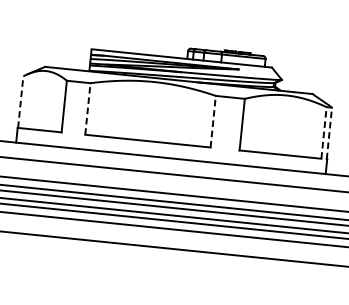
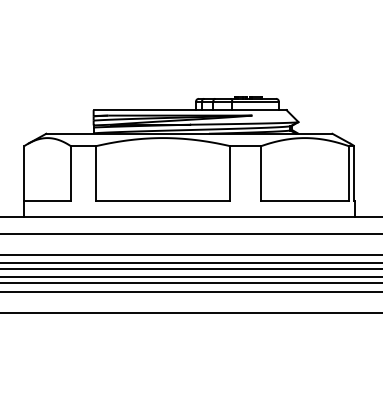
line: (20, 101) -> (24, 173), dashed -> solid
line: (88, 108) -> (96, 173), dashed -> solid
line: (213, 121) -> (230, 173), dashed -> solid
line: (323, 132) -> (348, 173), dashed -> solid
line: (329, 133) -> (354, 173), dashed -> solid

